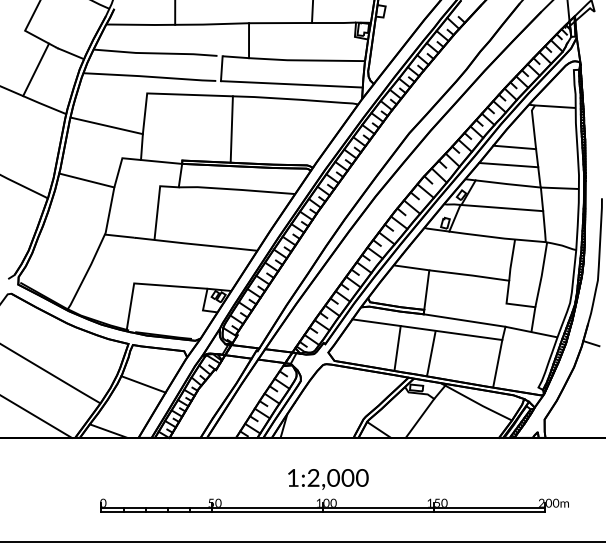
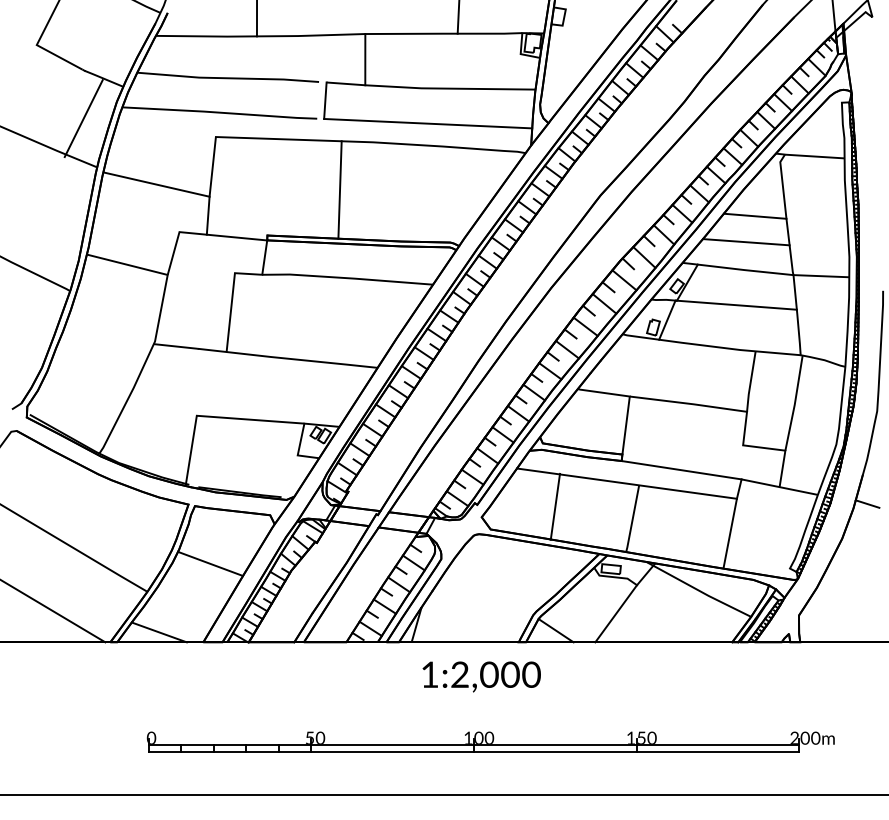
line: (36, 69) -> (84, 118), moved
line: (397, 348) -> (555, 506), moved
text: (328, 479) -> (481, 677), moved

